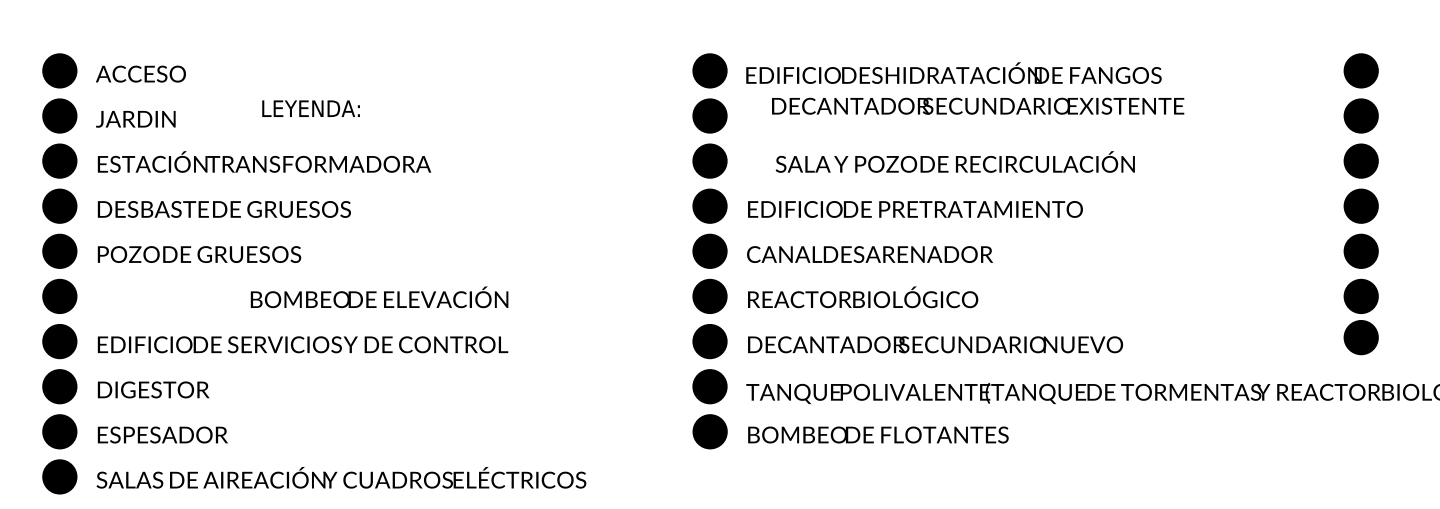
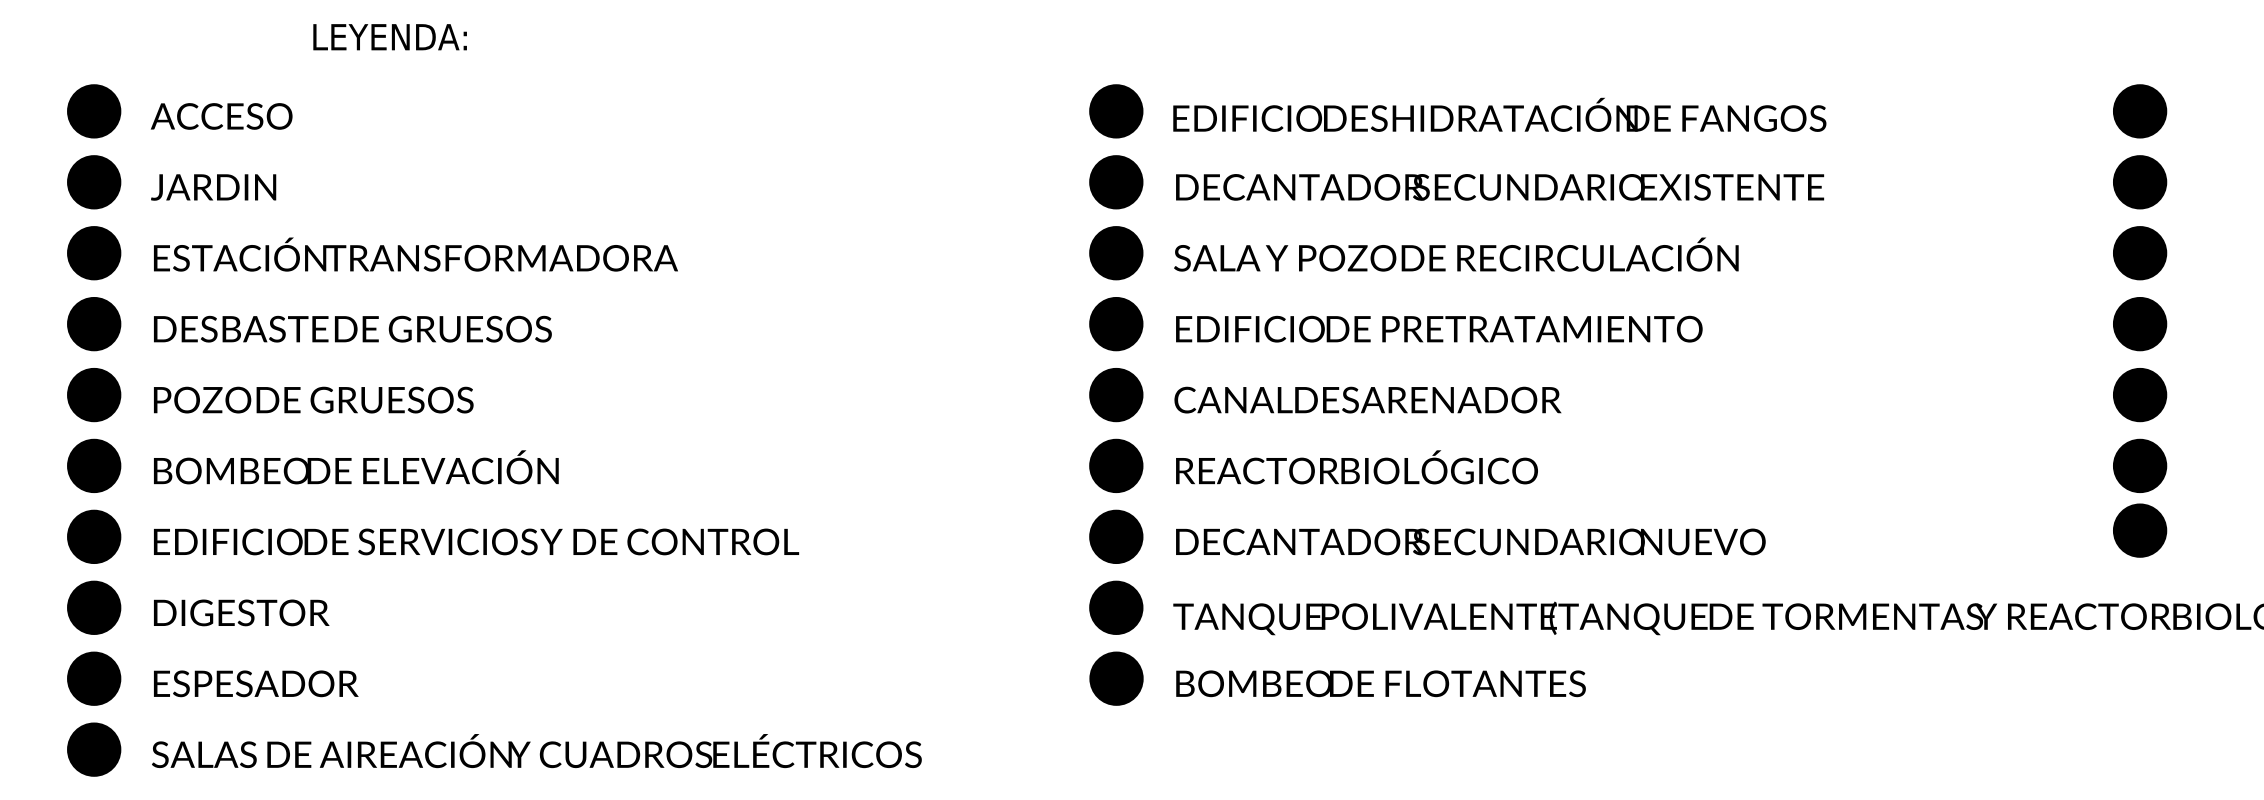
text: (978, 105) -> (1500, 186), moved
text: (310, 108) -> (389, 36), moved
text: (954, 161) -> (1455, 253), moved
text: (379, 297) -> (356, 467), moved

